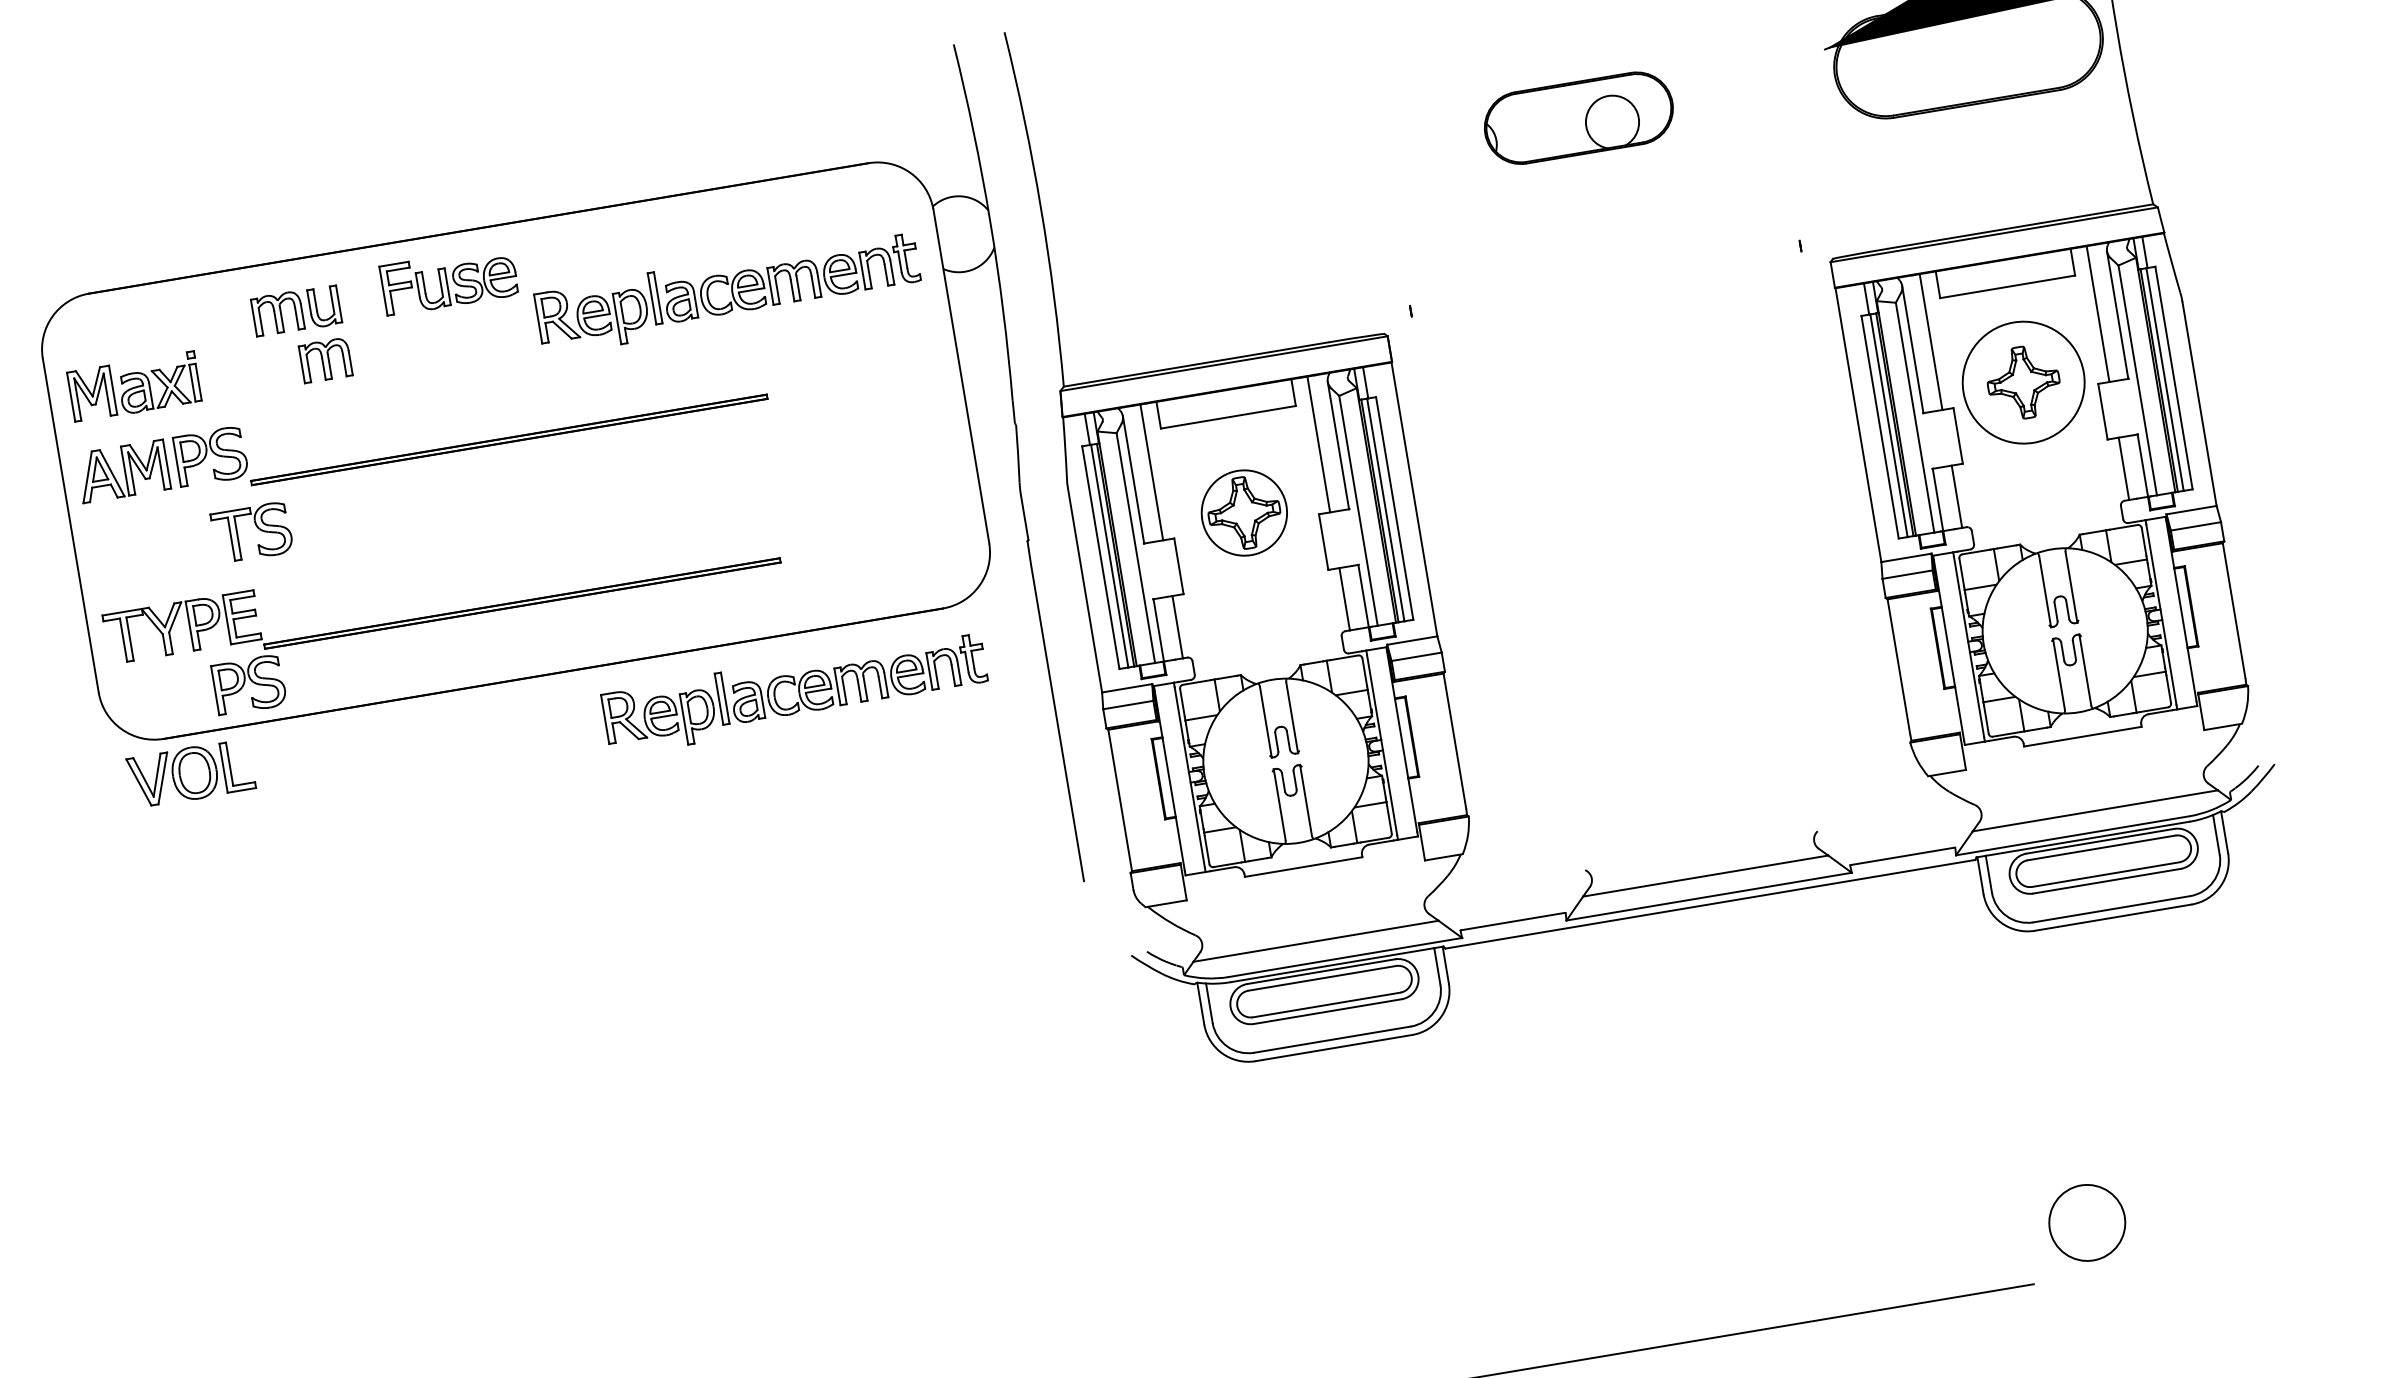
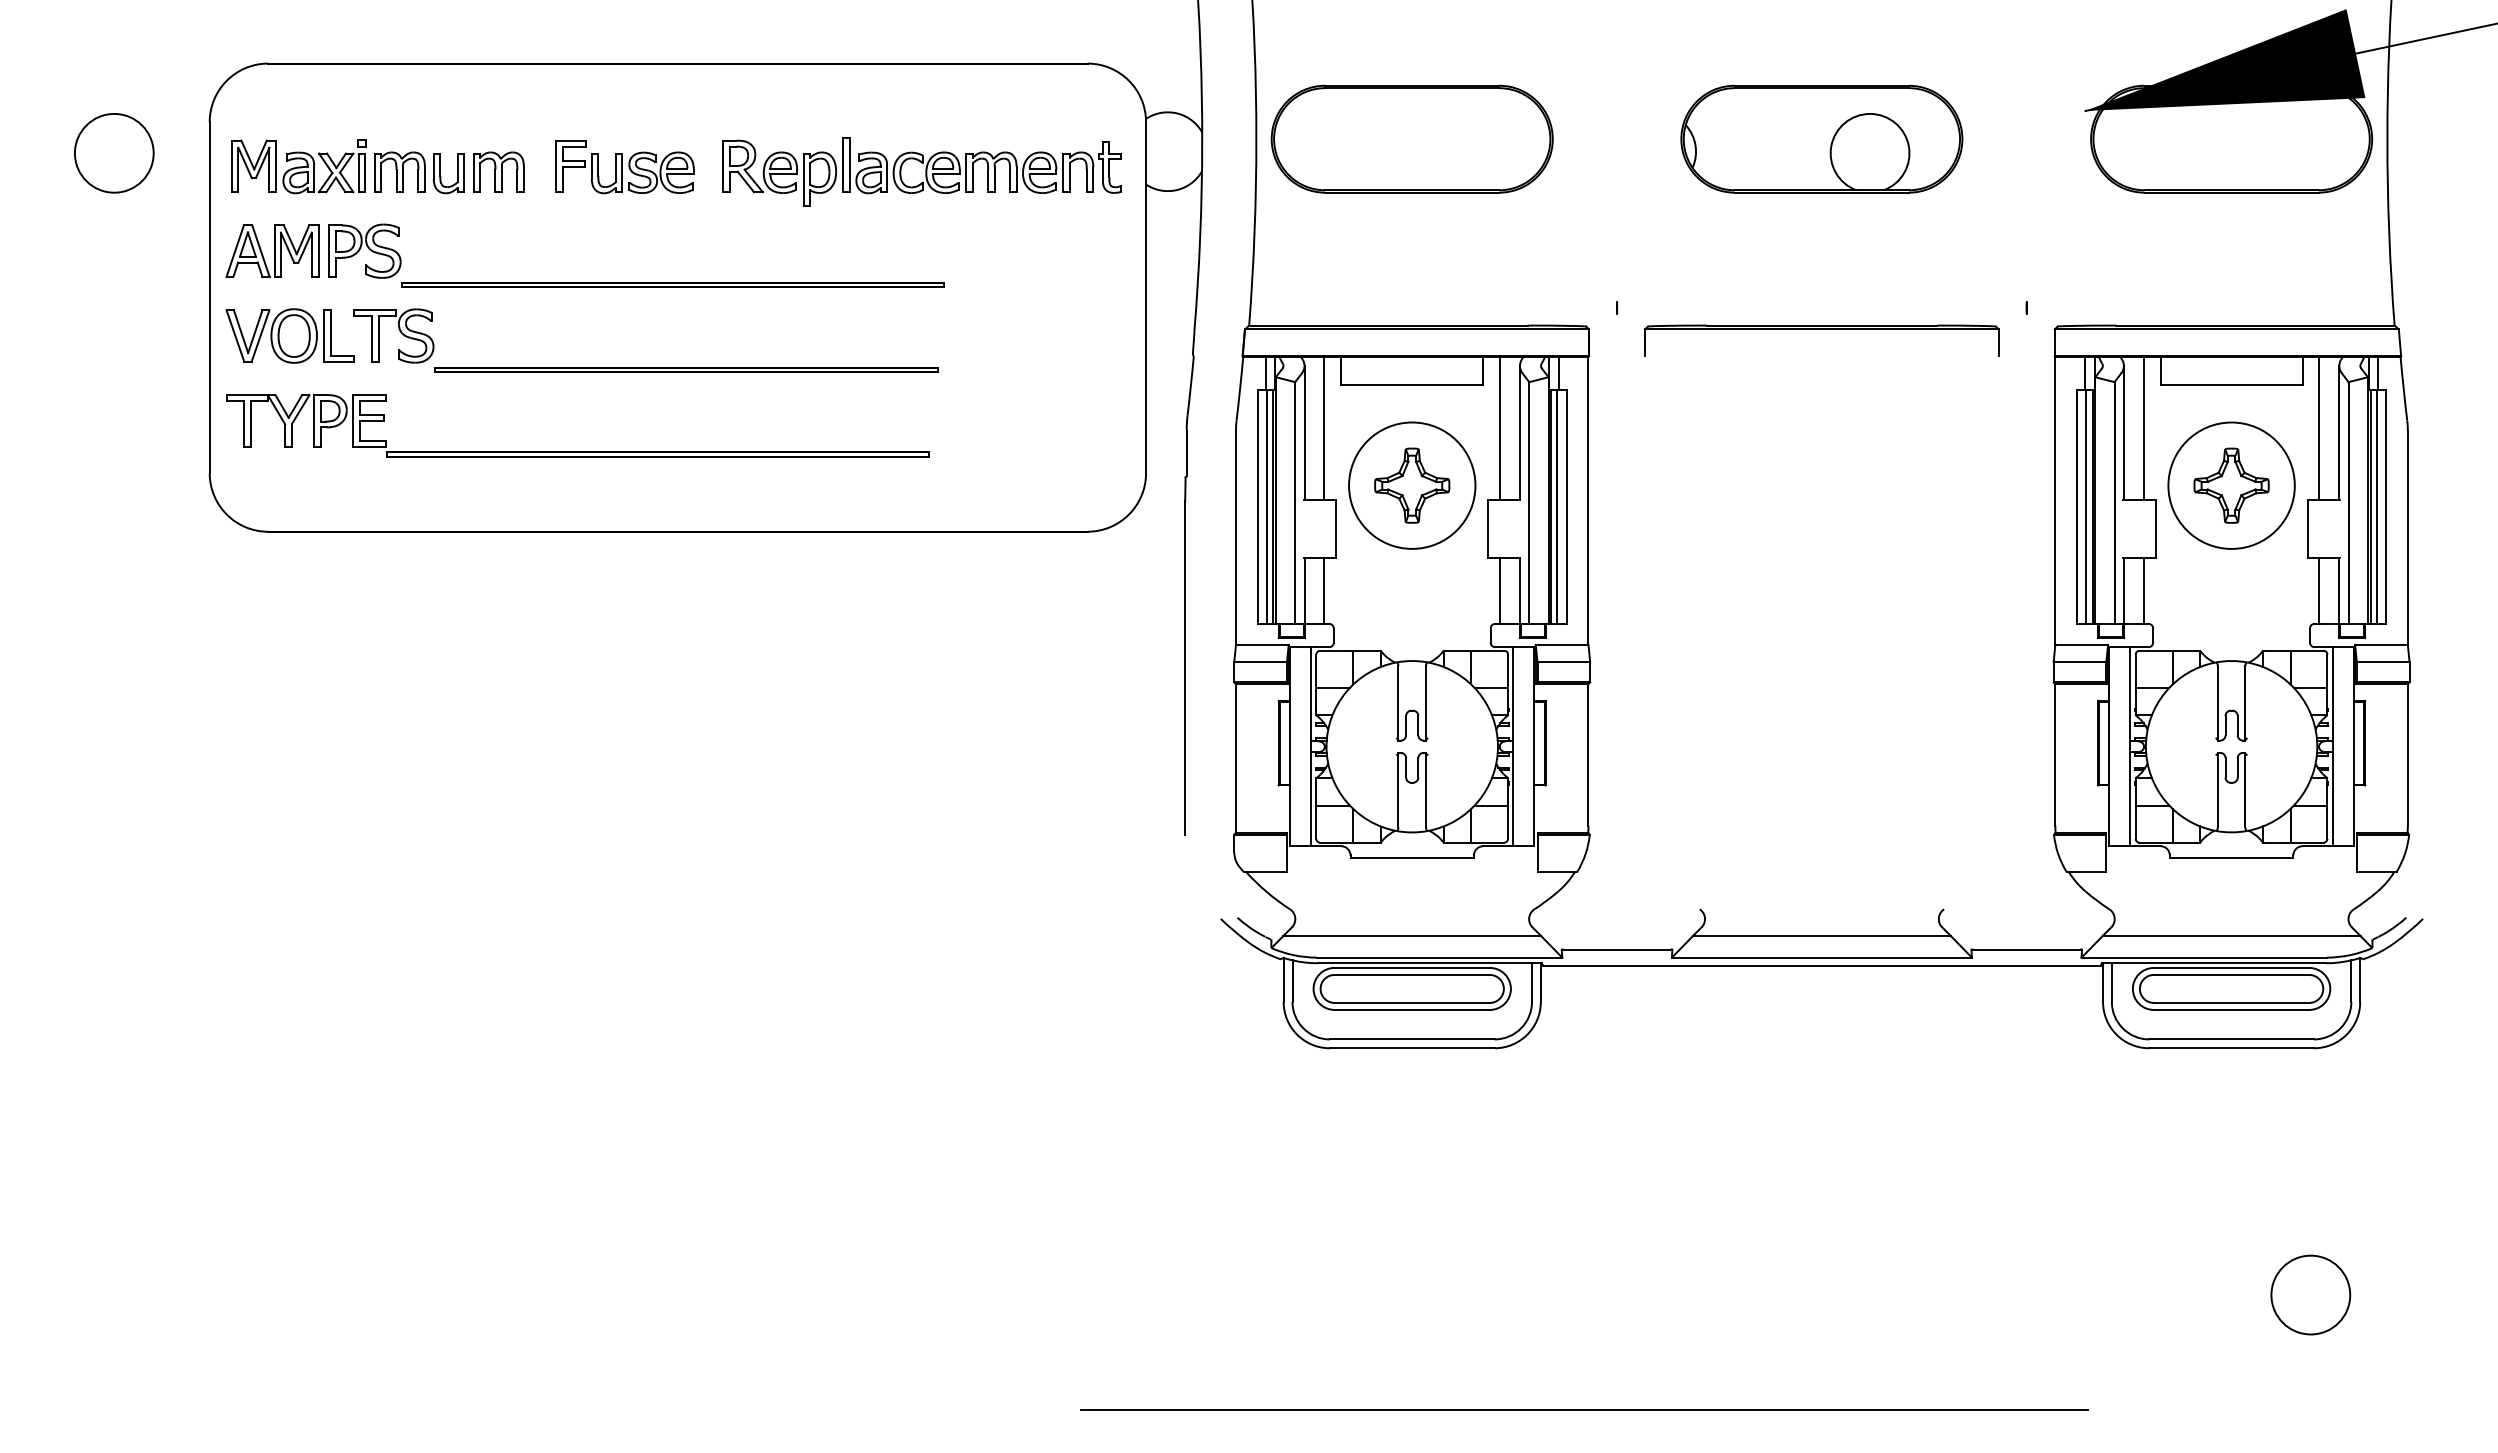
part: (1578, 117) -> (1821, 138), size x1.43
part: (1188, 182) -> (1411, 138), added
part: (449, 281) -> (624, 167), moved
part: (1608, 299) -> (1821, 329), added
part: (296, 310) -> (419, 172), moved
circle: (1244, 512) -> (1412, 485), size x1.43
part: (535, 518) -> (686, 369), added
part: (248, 684) -> (364, 490), removed
part: (794, 692) -> (921, 592), removed
part: (190, 773) -> (289, 335), moved
circle: (2086, 1222) -> (2310, 1294), moved

